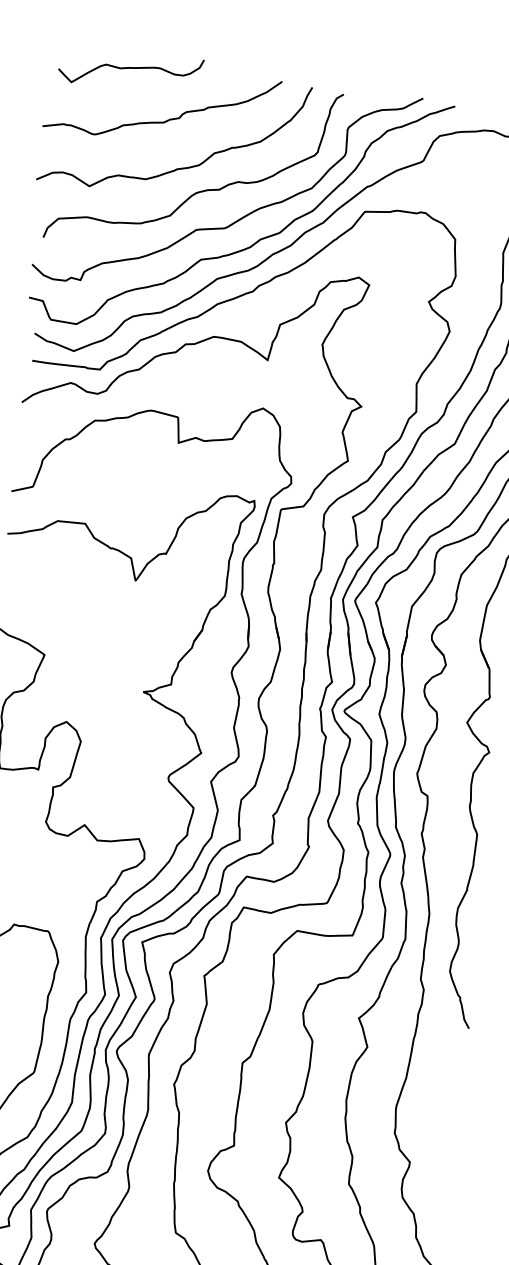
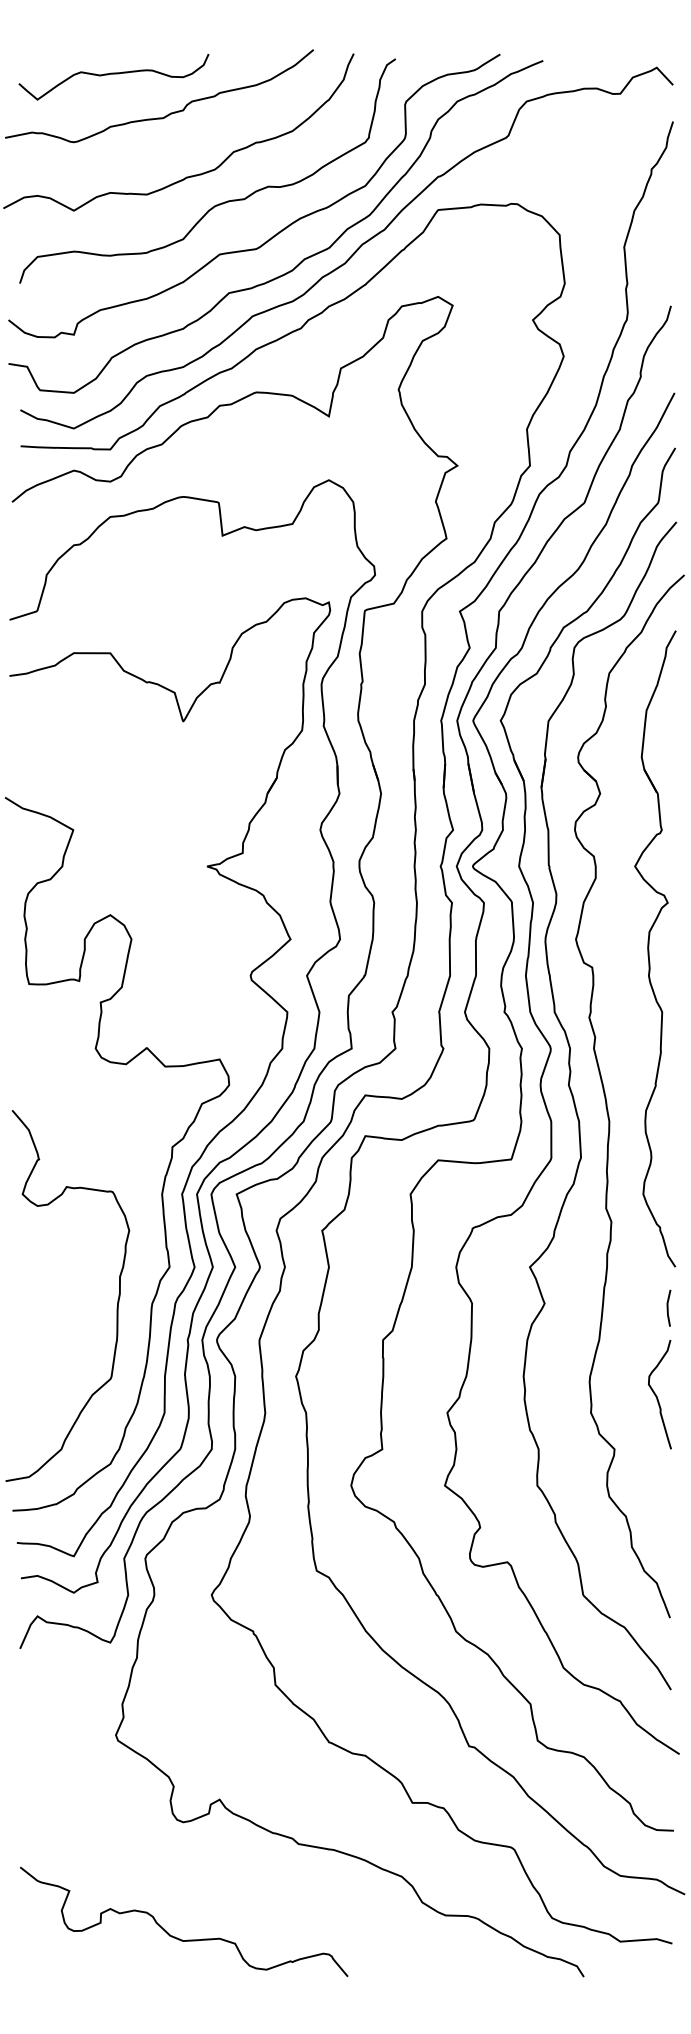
curve: (130, 68) -> (113, 74), moved
line: (460, 1058) -> (668, 1307), added
curve: (446, 1125) -> (657, 1396), added

